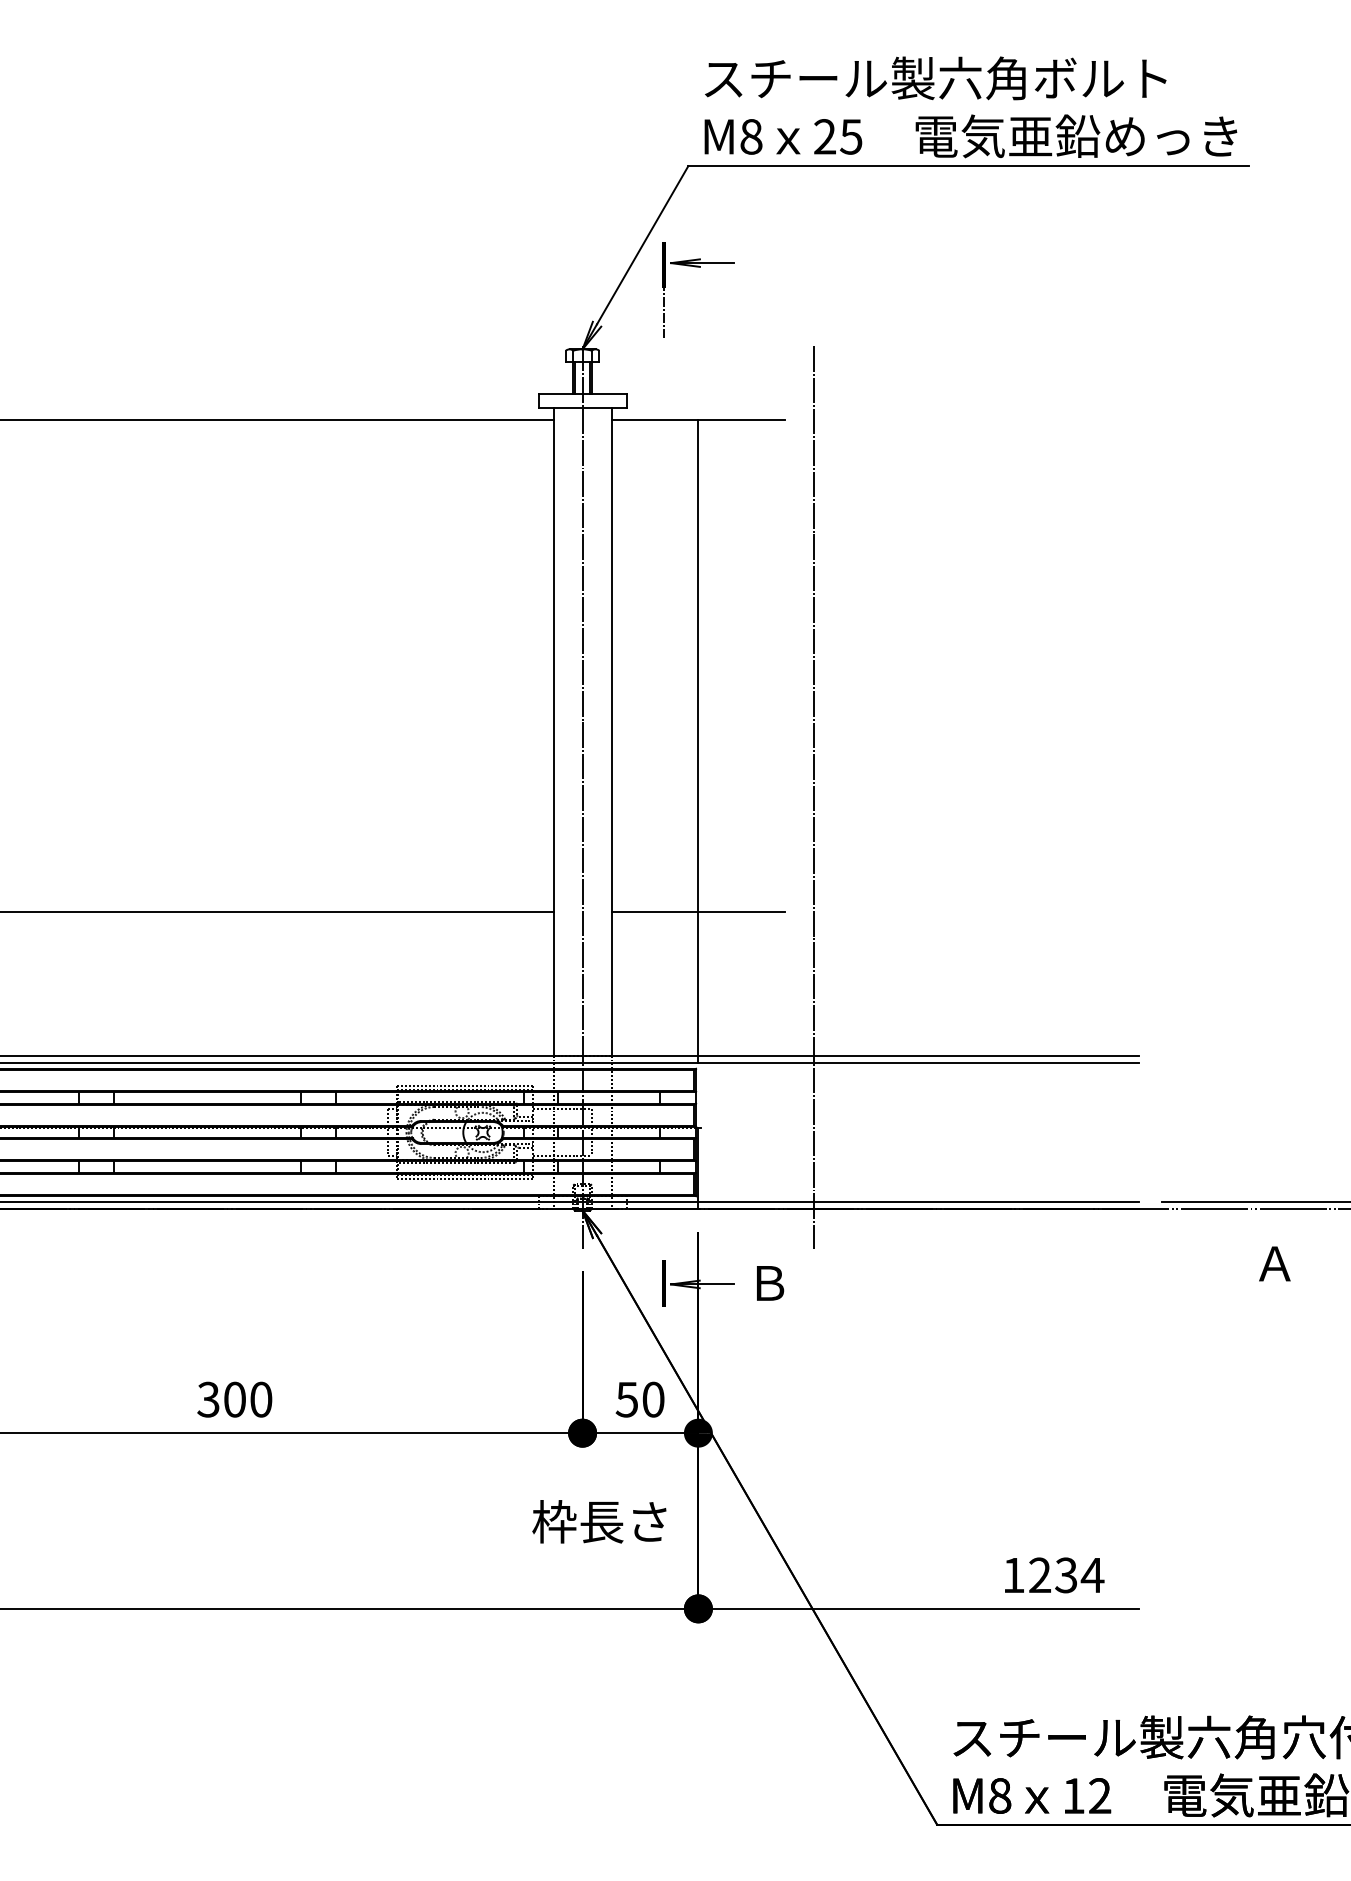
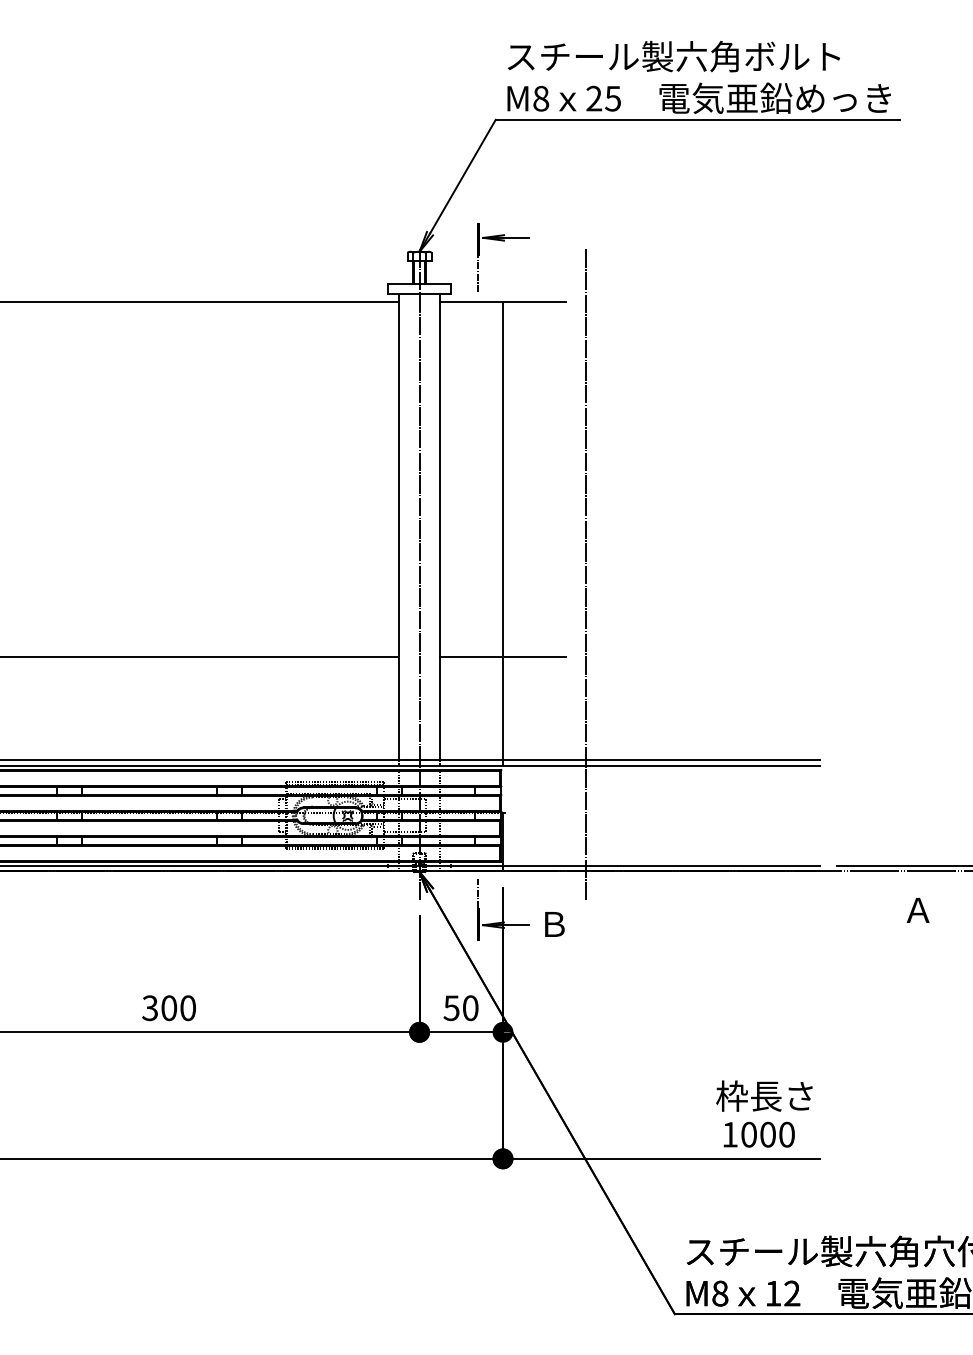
part: (698, 267) -> (503, 241), moved
line: (664, 1240) -> (478, 893), added
text: (599, 1521) -> (764, 1095), moved
text: (1066, 1575) -> (768, 1134), 1234 -> 1000

